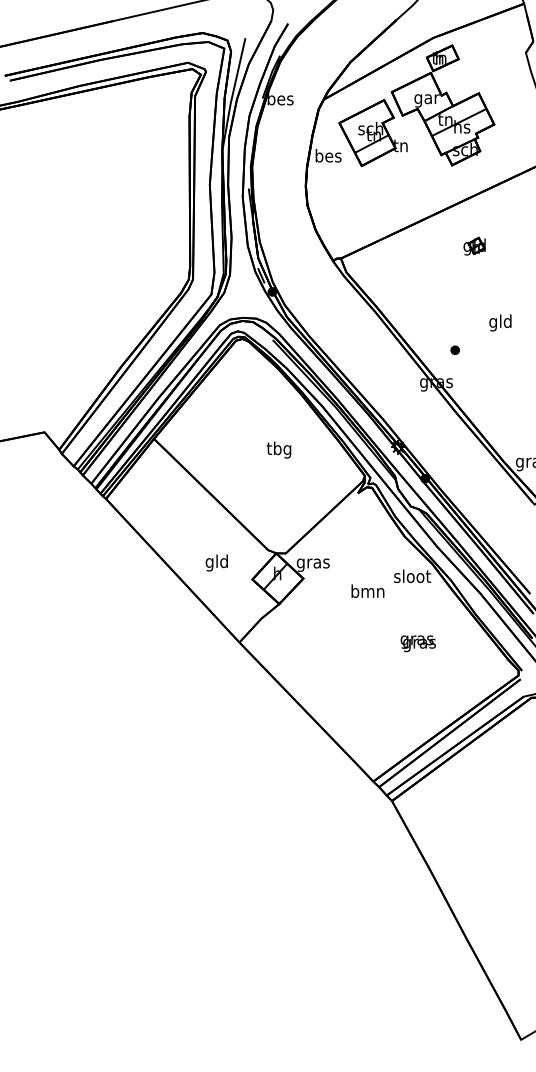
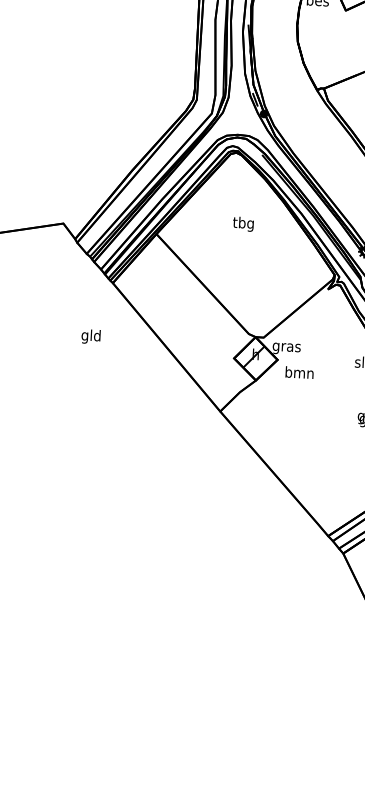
text: (278, 449) -> (242, 223), moved
text: (216, 562) -> (90, 336), moved
text: (367, 590) -> (299, 372), moved

